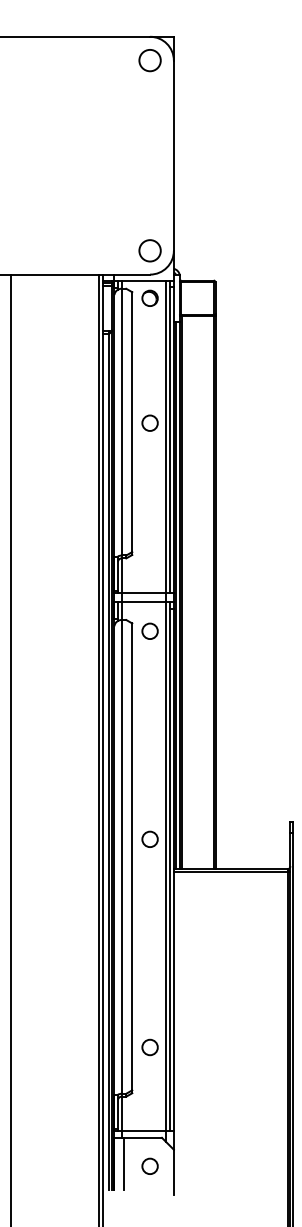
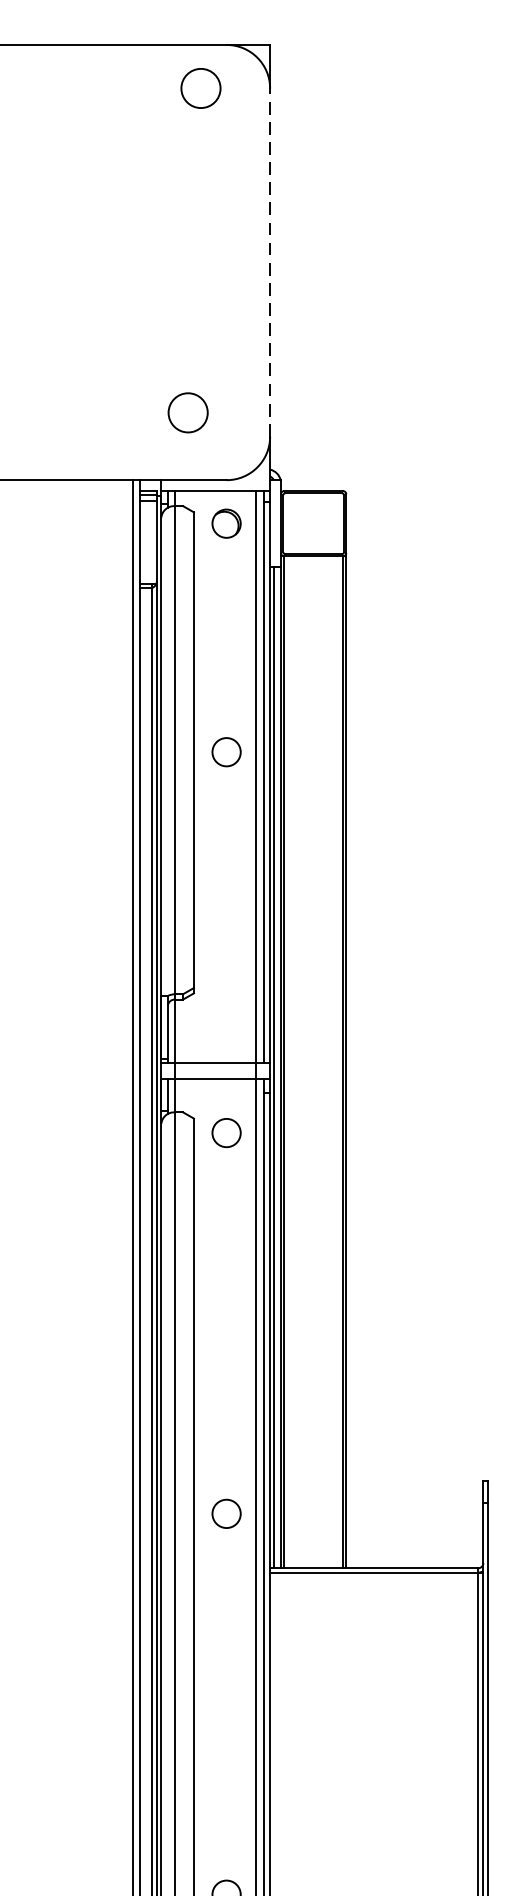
circle: (149, 60) -> (199, 88), moved
line: (173, 155) -> (269, 262), solid -> dashed
circle: (149, 250) -> (187, 412), moved

